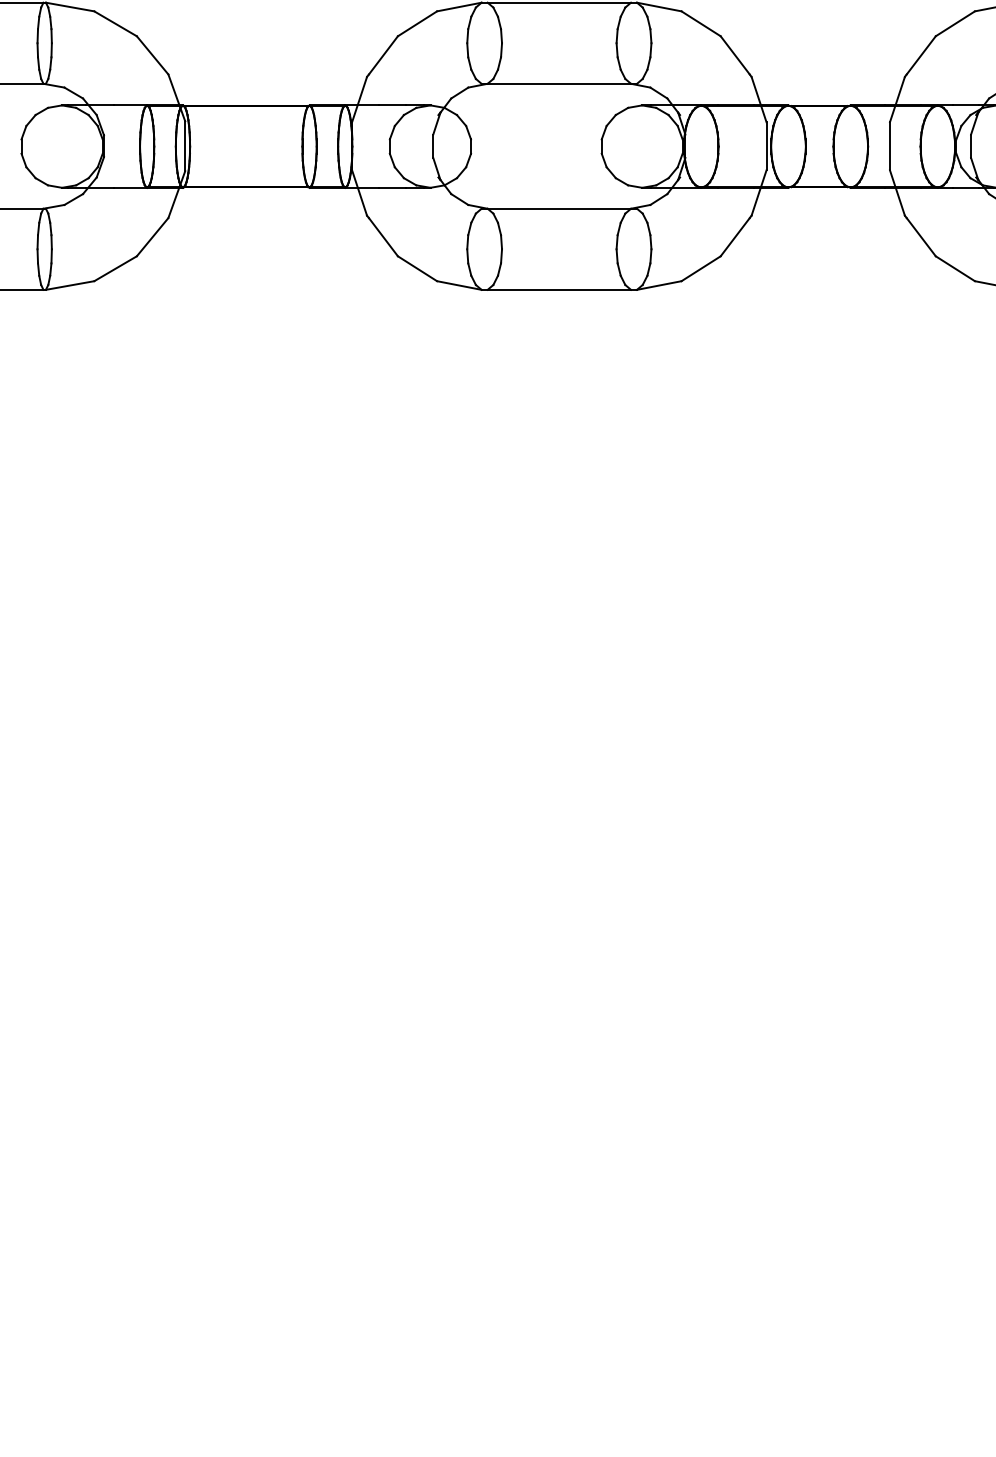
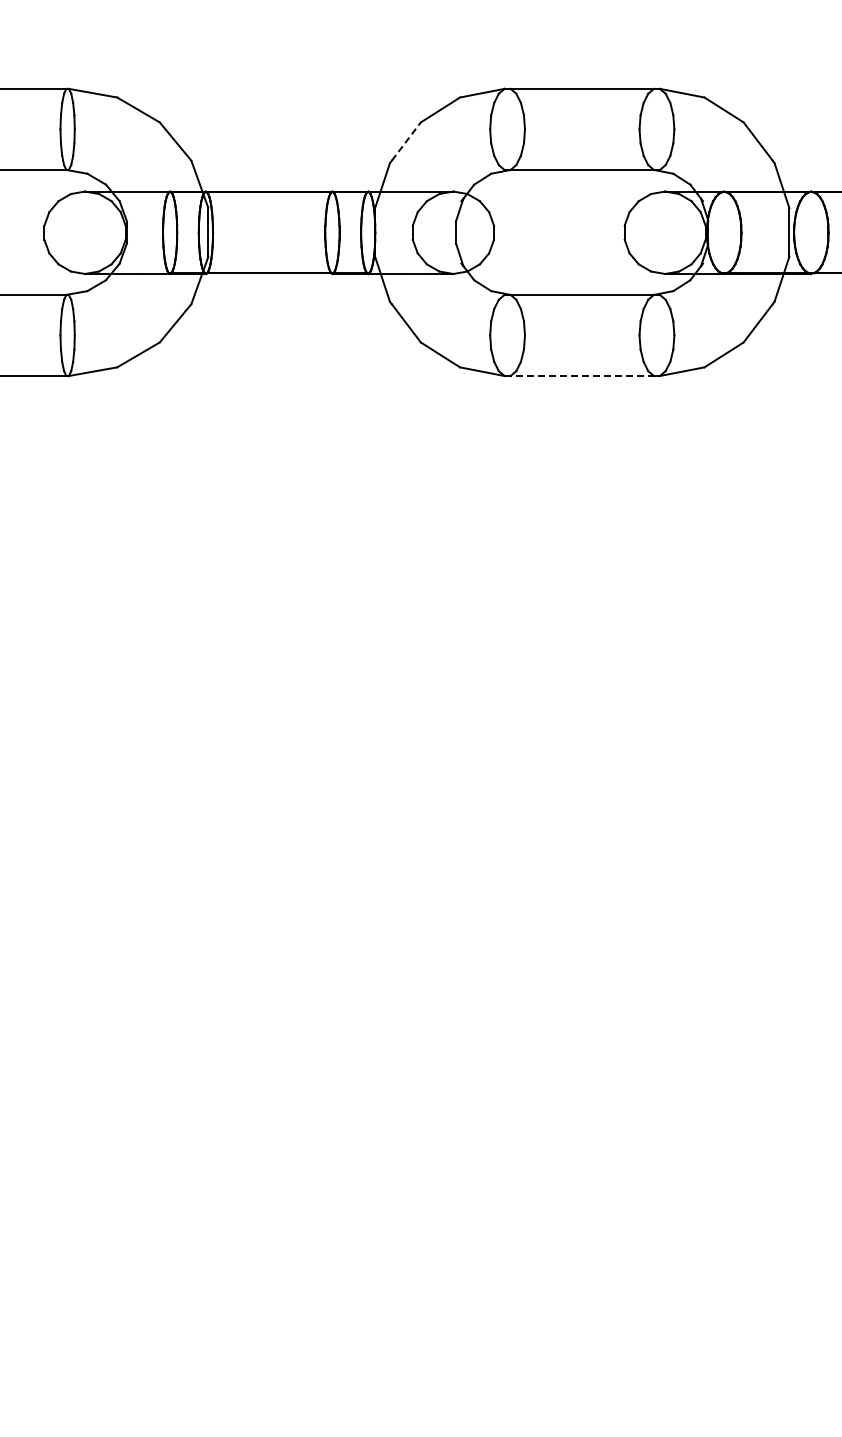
line: (383, 54) -> (406, 140), solid -> dashed
line: (556, 289) -> (579, 375), solid -> dashed

